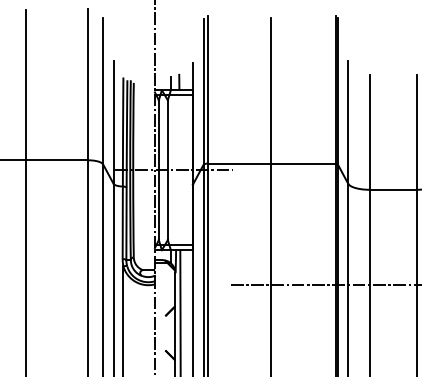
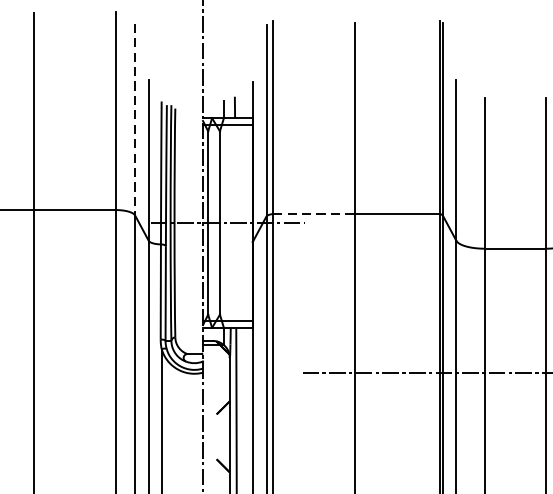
line: (103, 91) -> (135, 119), solid -> dashed
line: (240, 163) -> (315, 214), solid -> dashed

